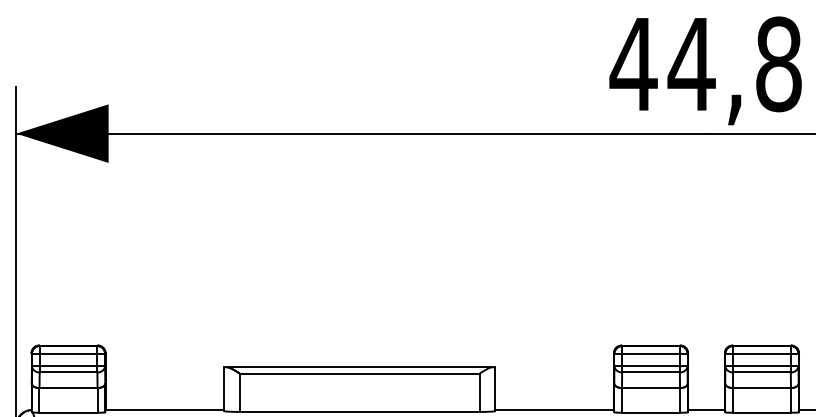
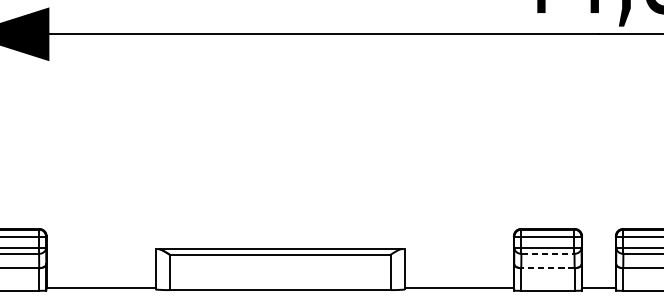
line: (651, 372) -> (548, 253), solid -> dashed
line: (650, 388) -> (547, 268), solid -> dashed

